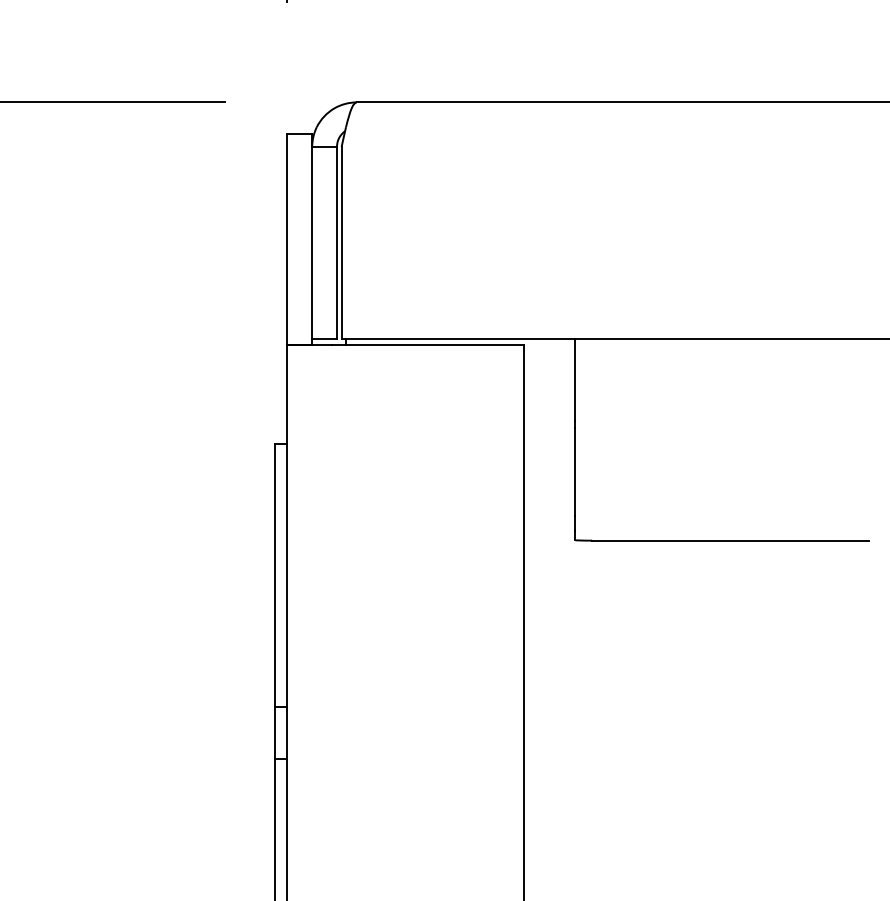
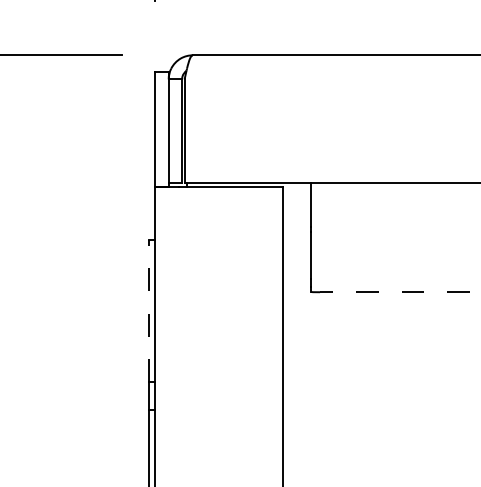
line: (729, 541) -> (394, 292), solid -> dashed
line: (274, 574) -> (148, 310), solid -> dashed

